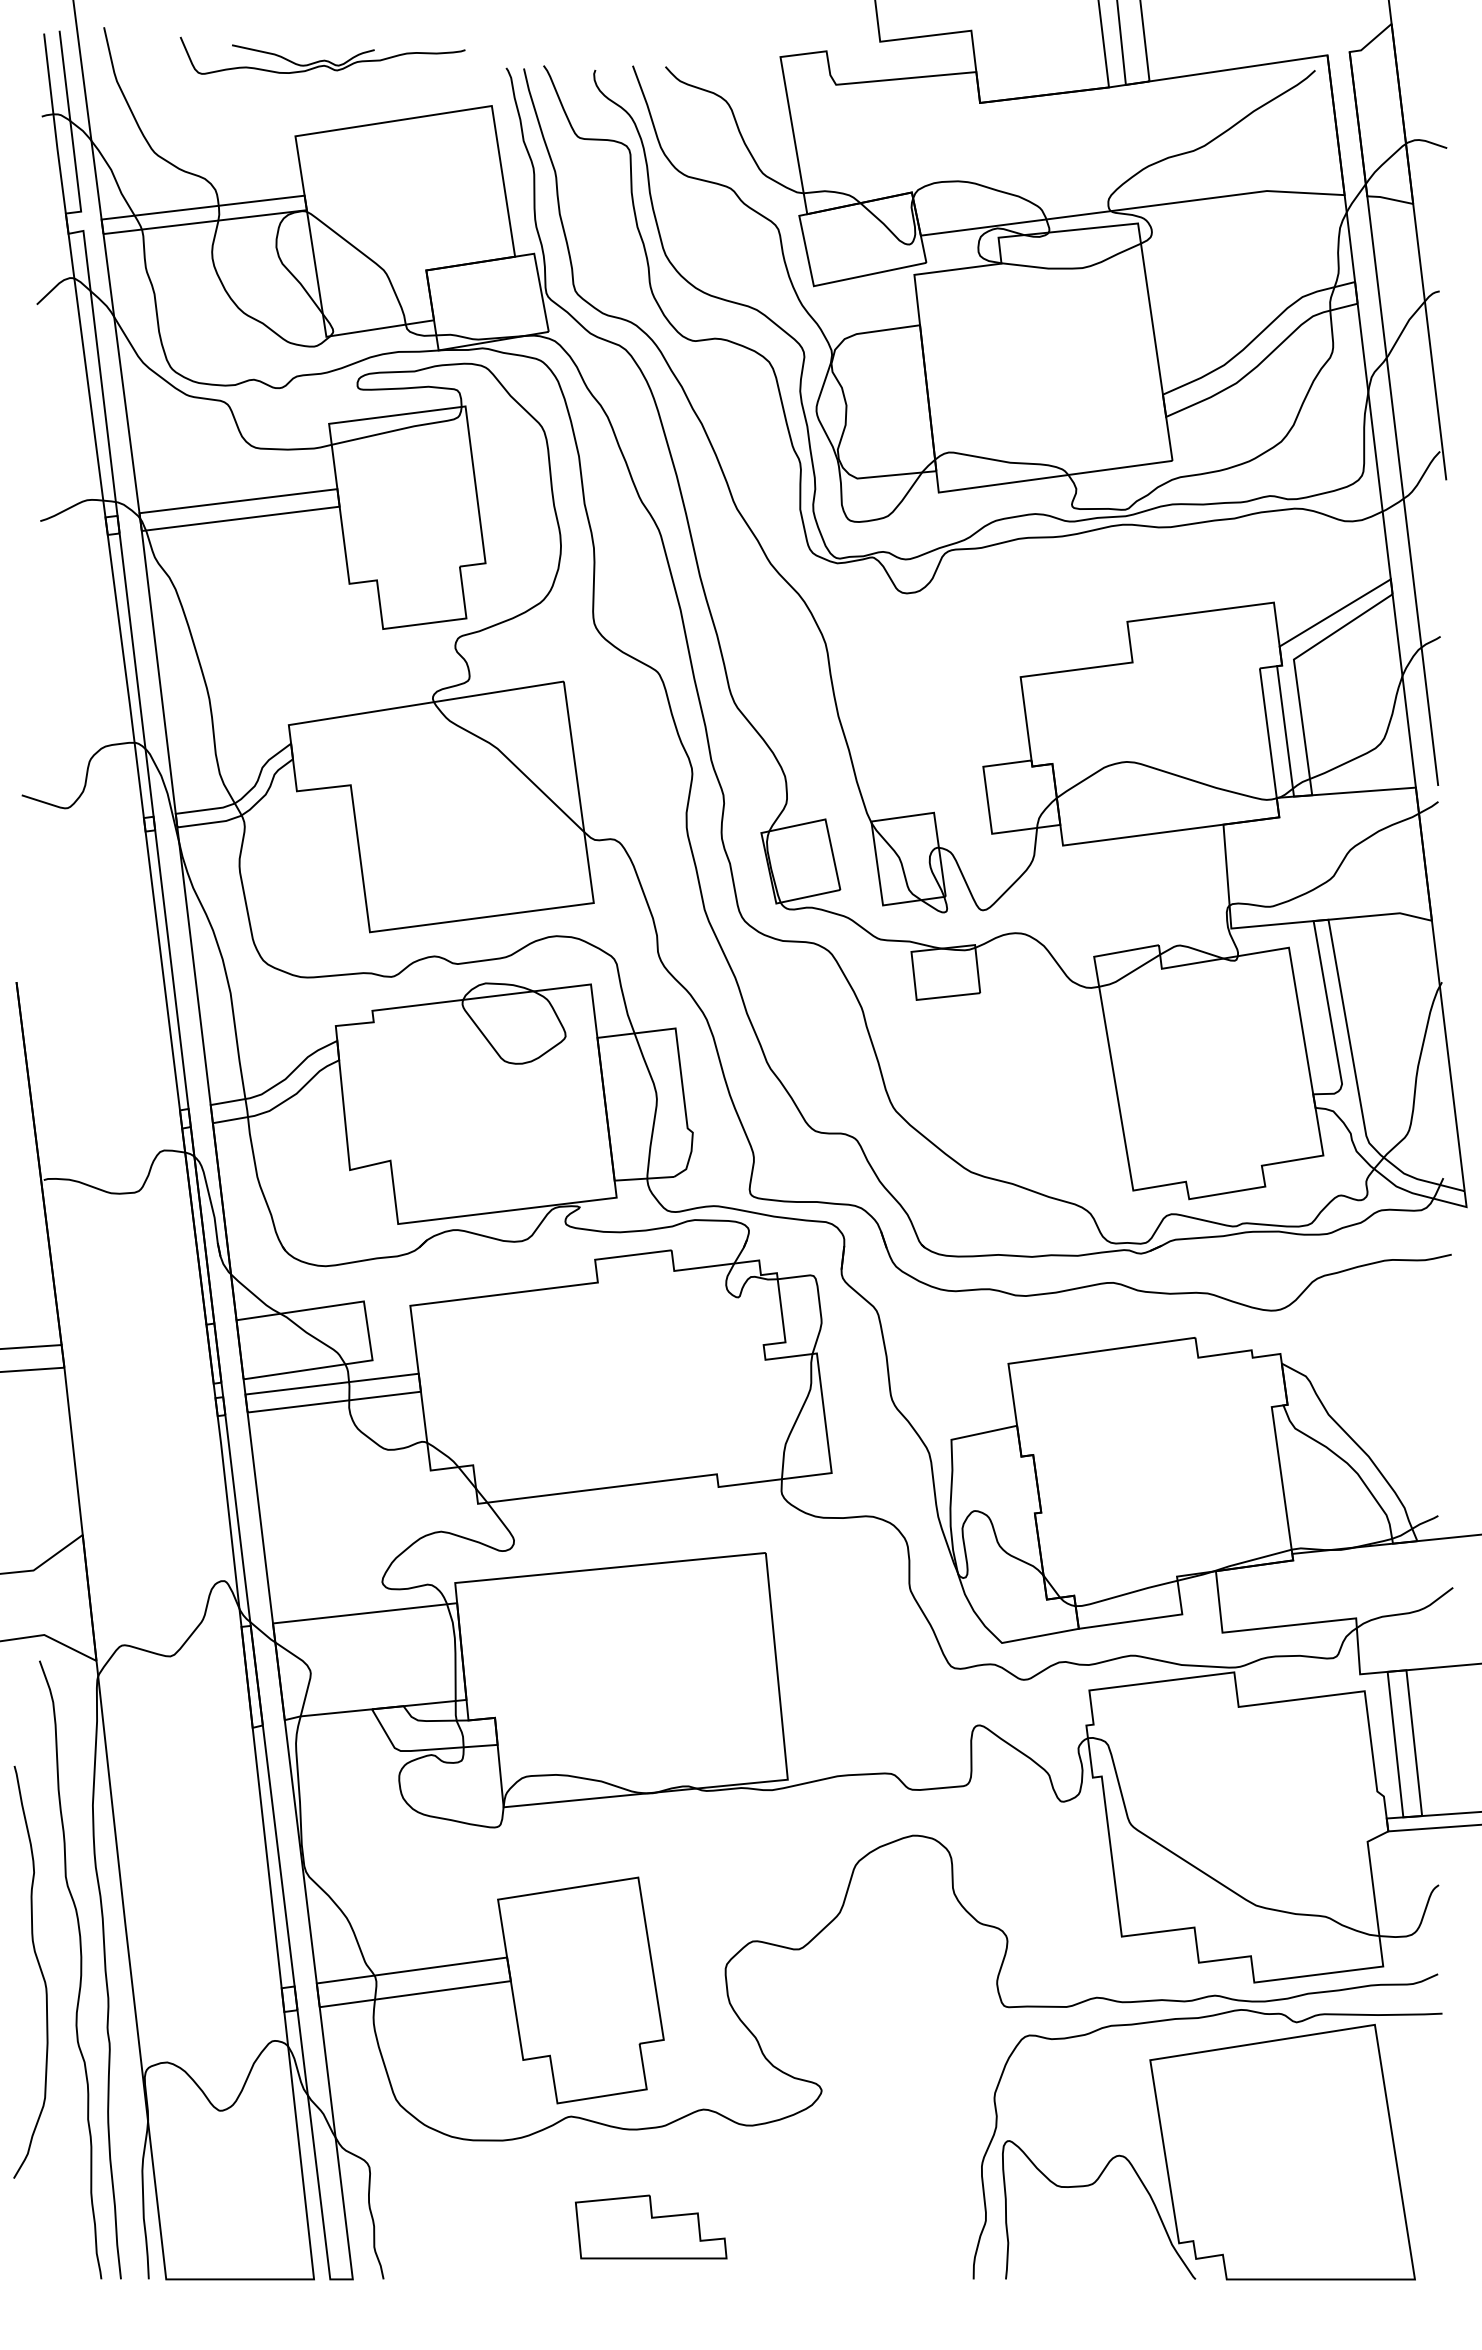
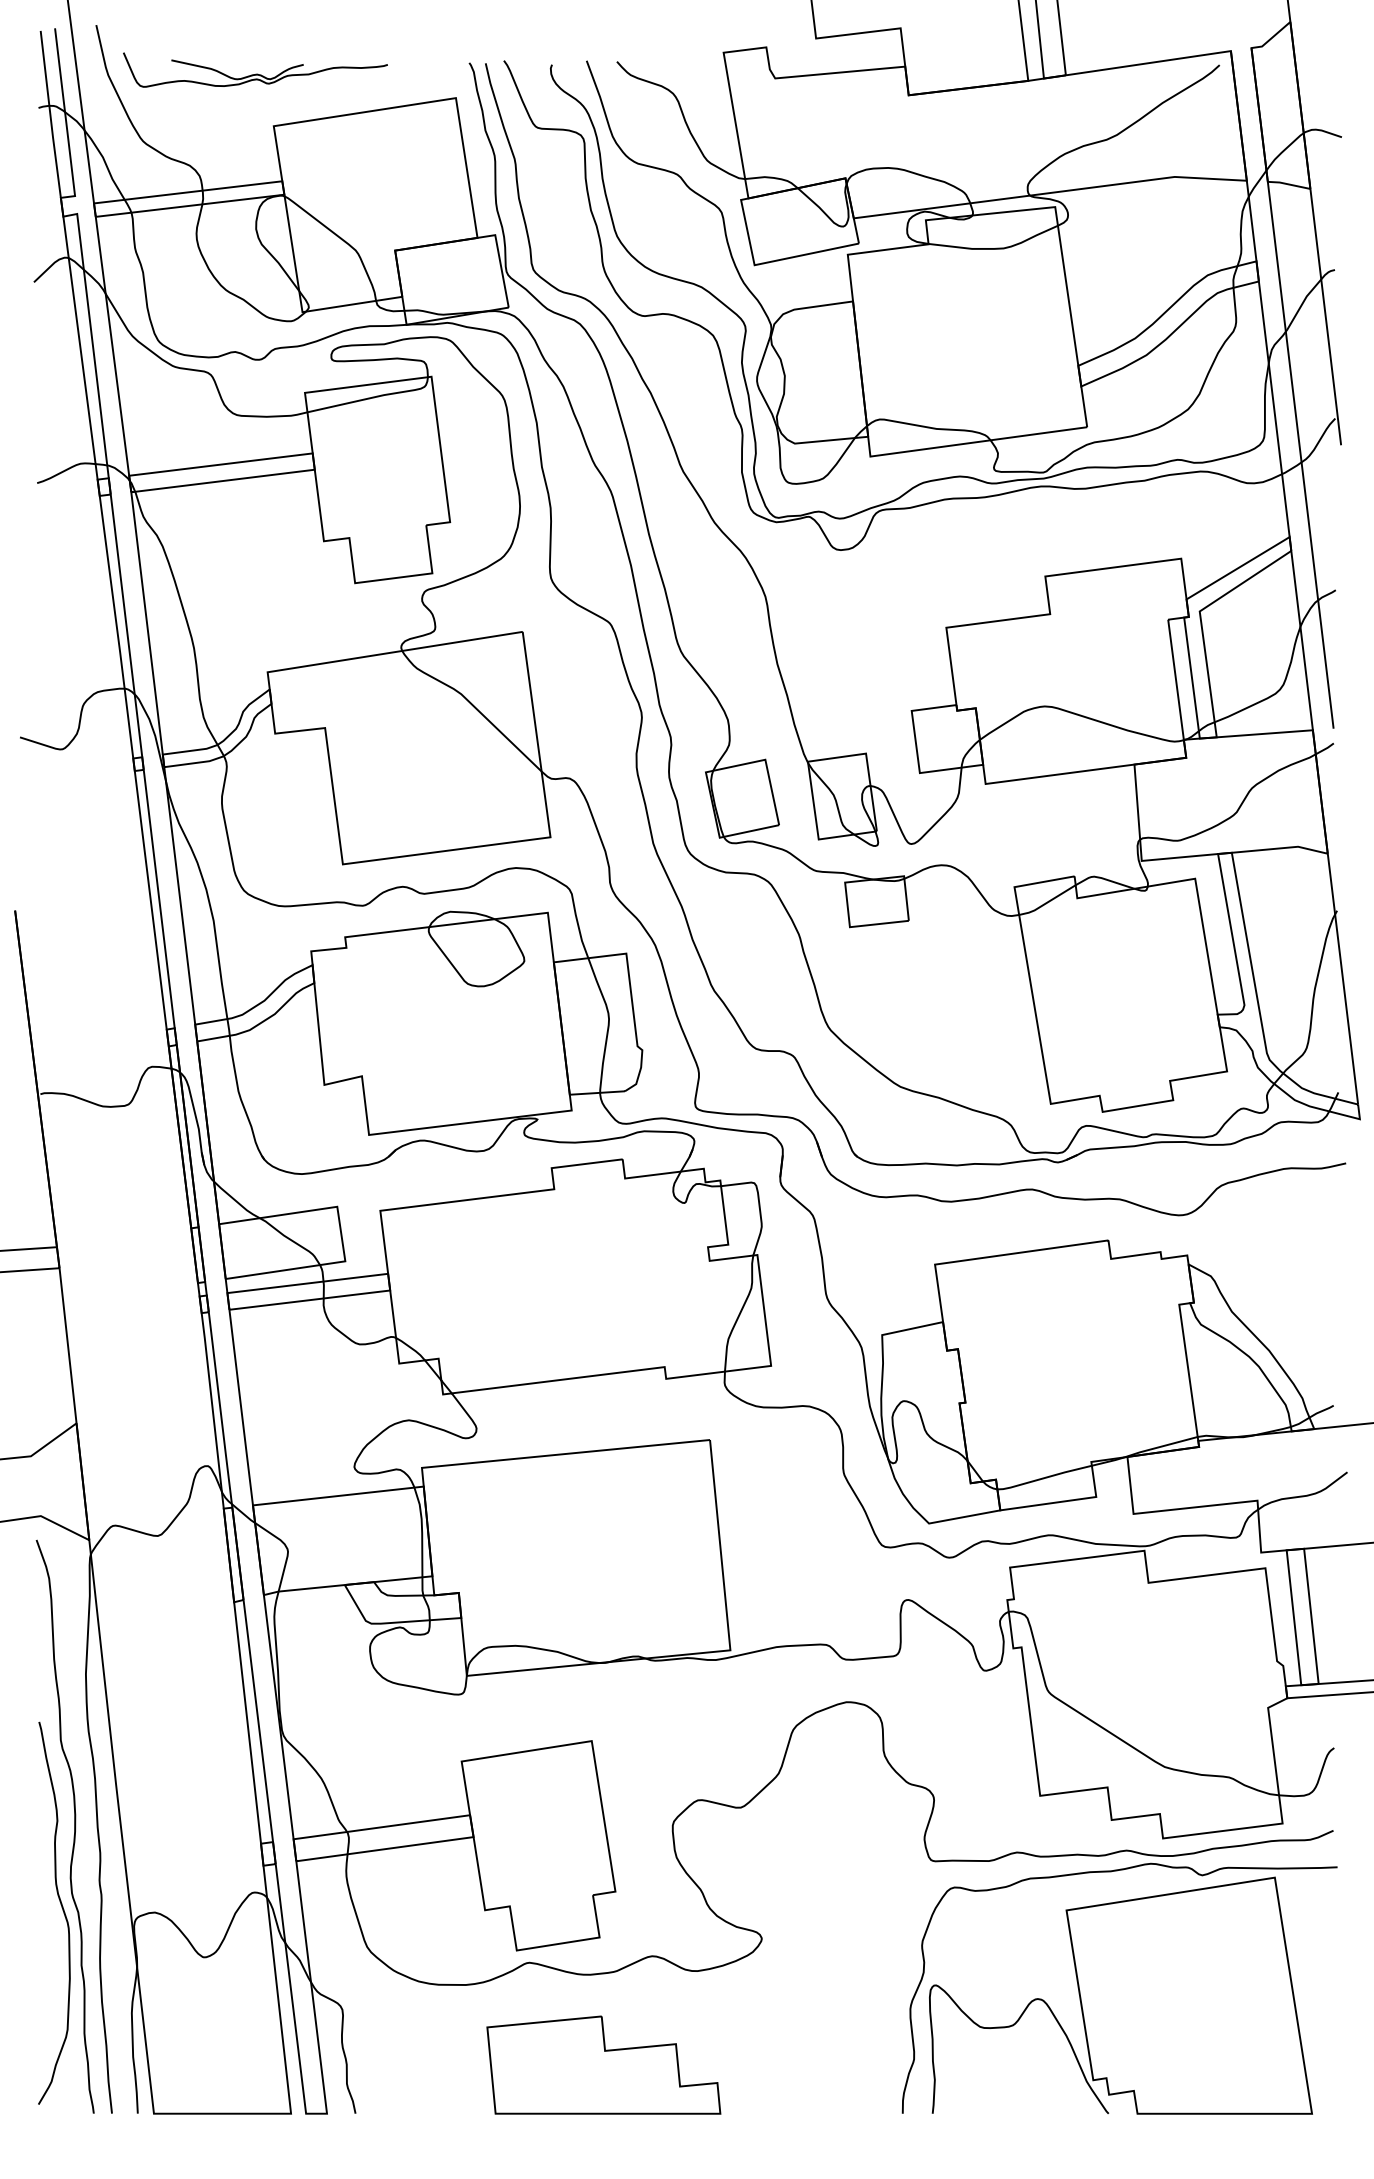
part: (322, 55) -> (255, 69), moved
curve: (39, 1969) -> (62, 1910), moved
part: (650, 2226) -> (603, 2064), size x1.67

